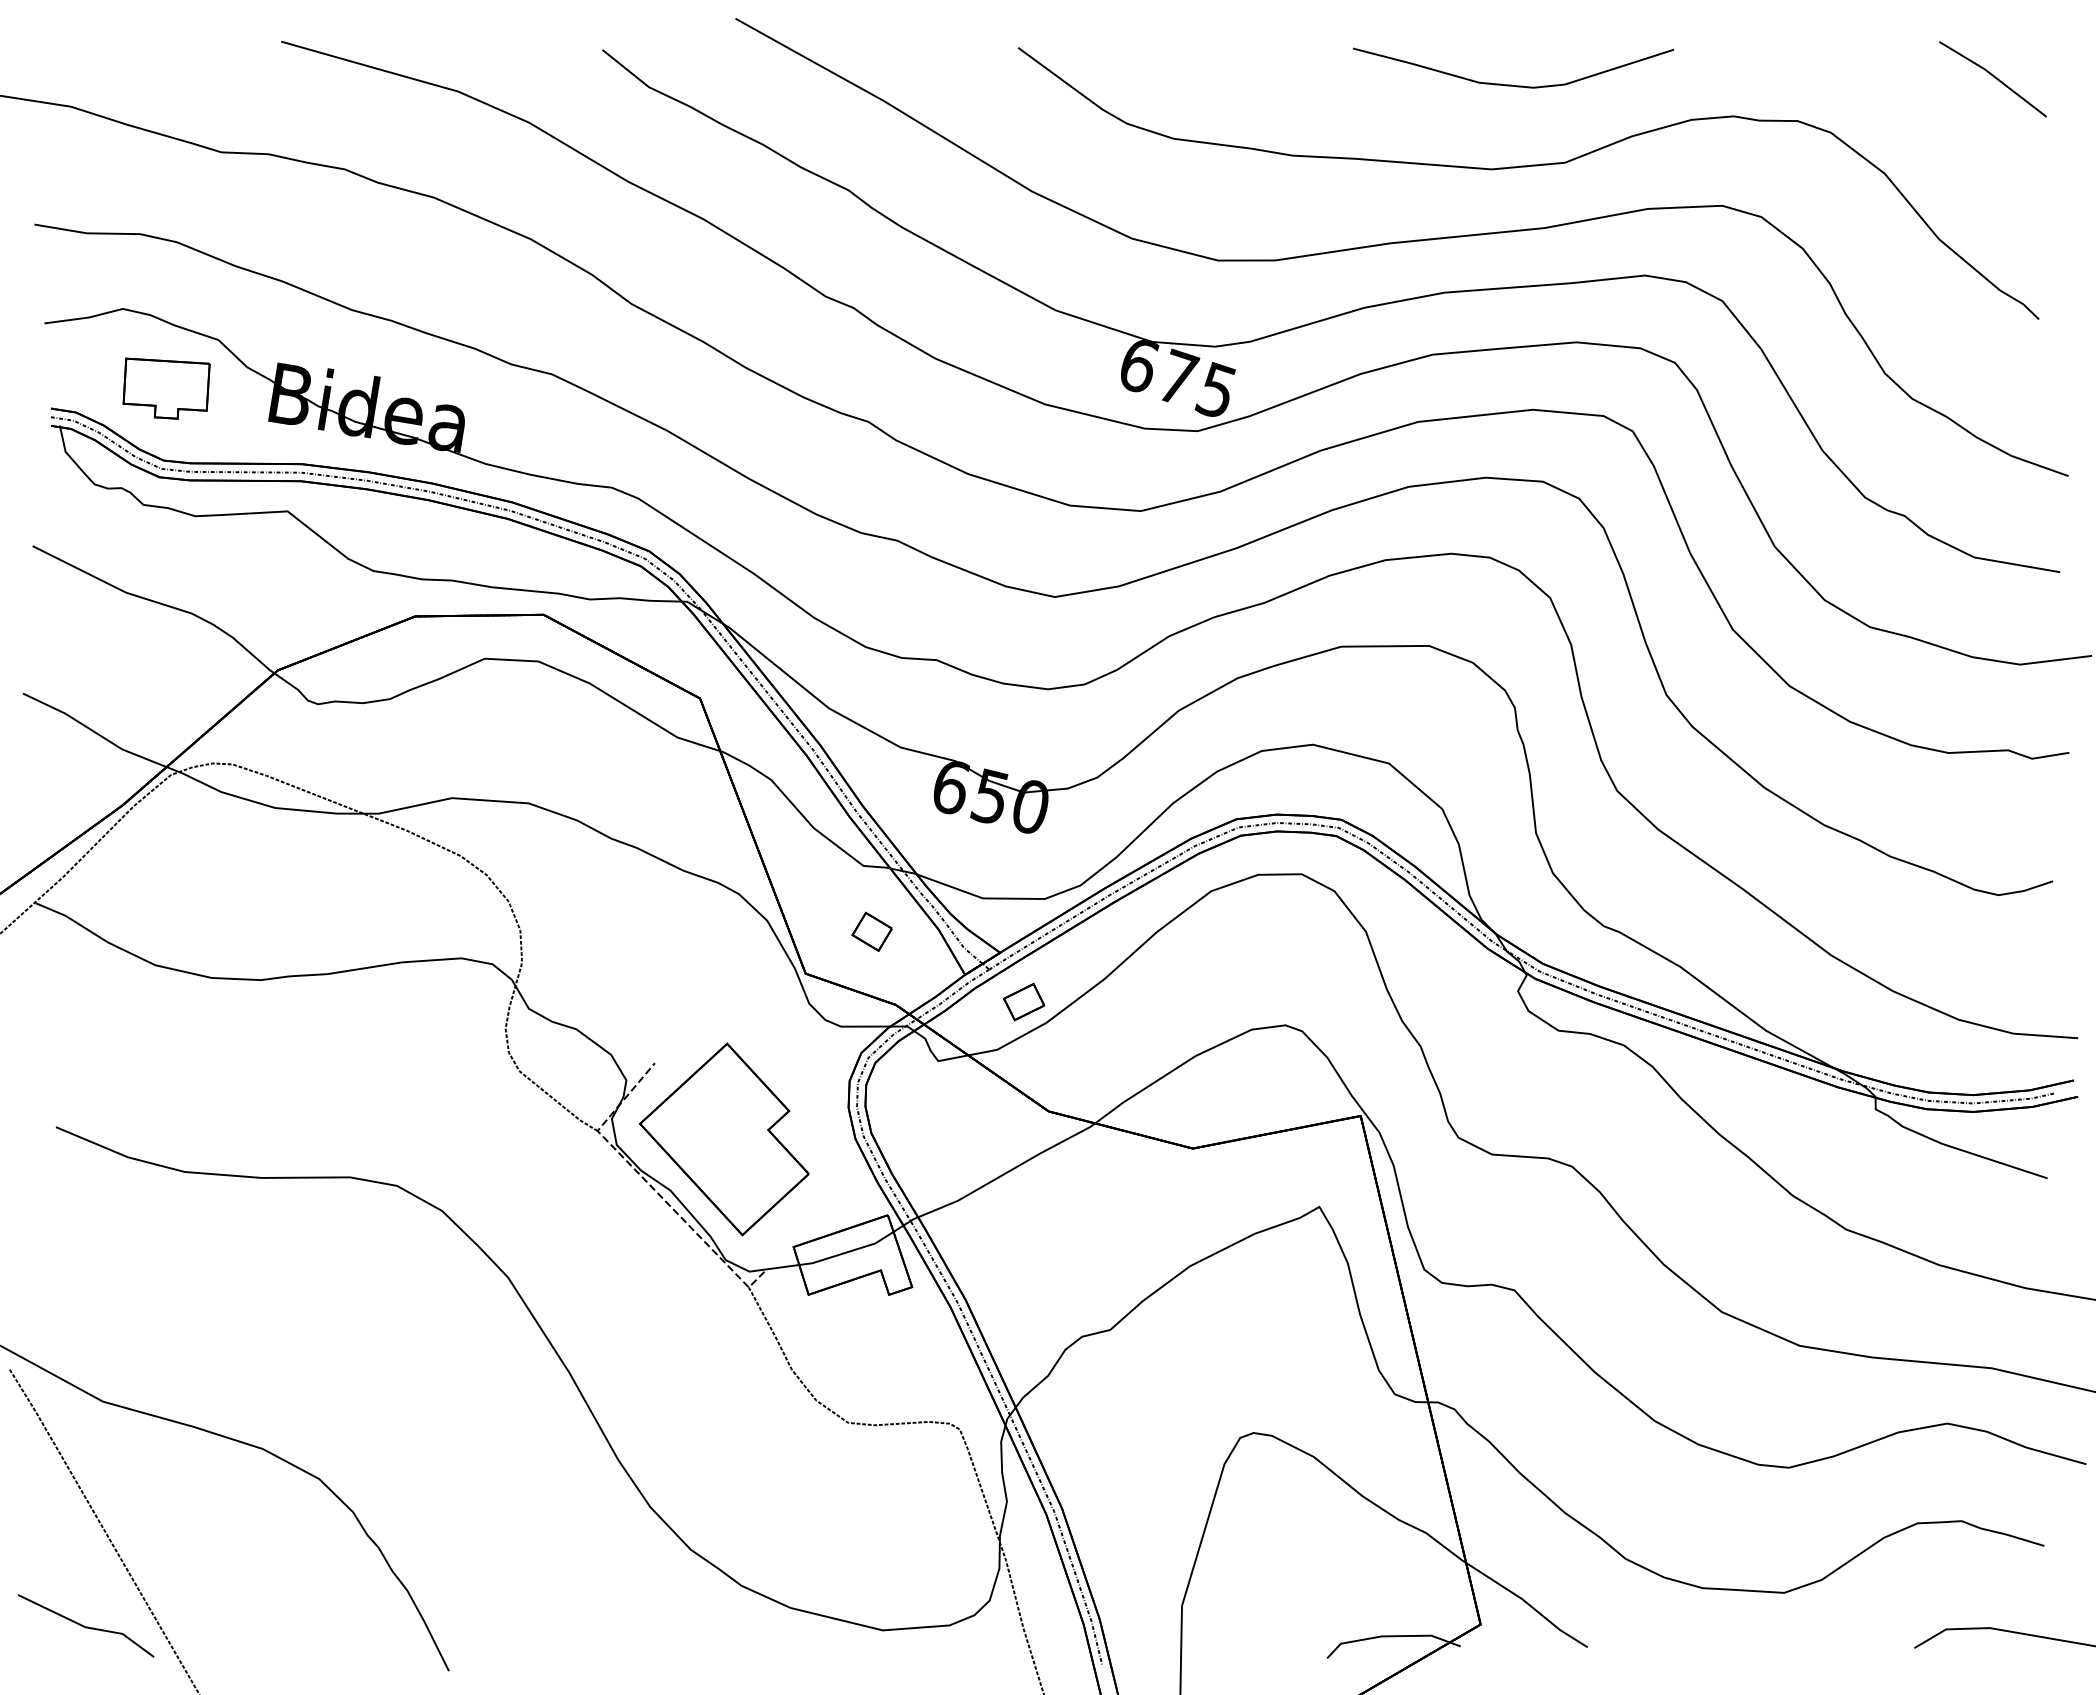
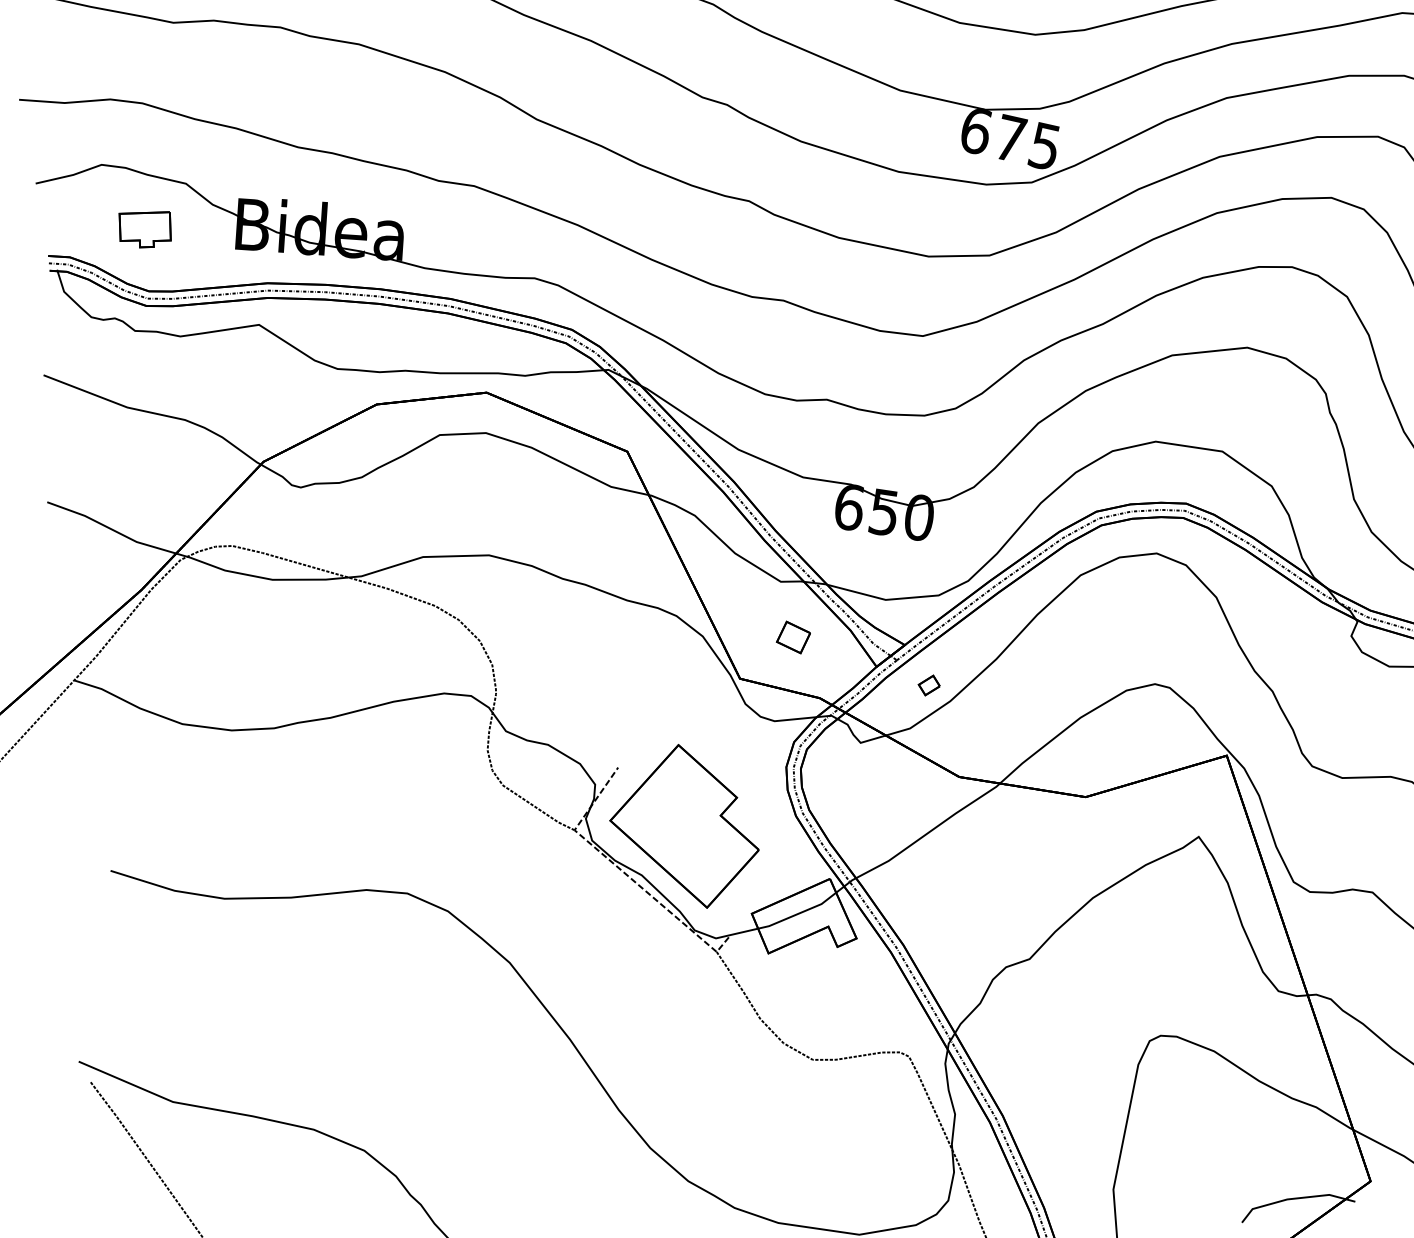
part: (166, 388) -> (145, 229), size x0.7
part: (1023, 1002) -> (928, 685), size x0.6

